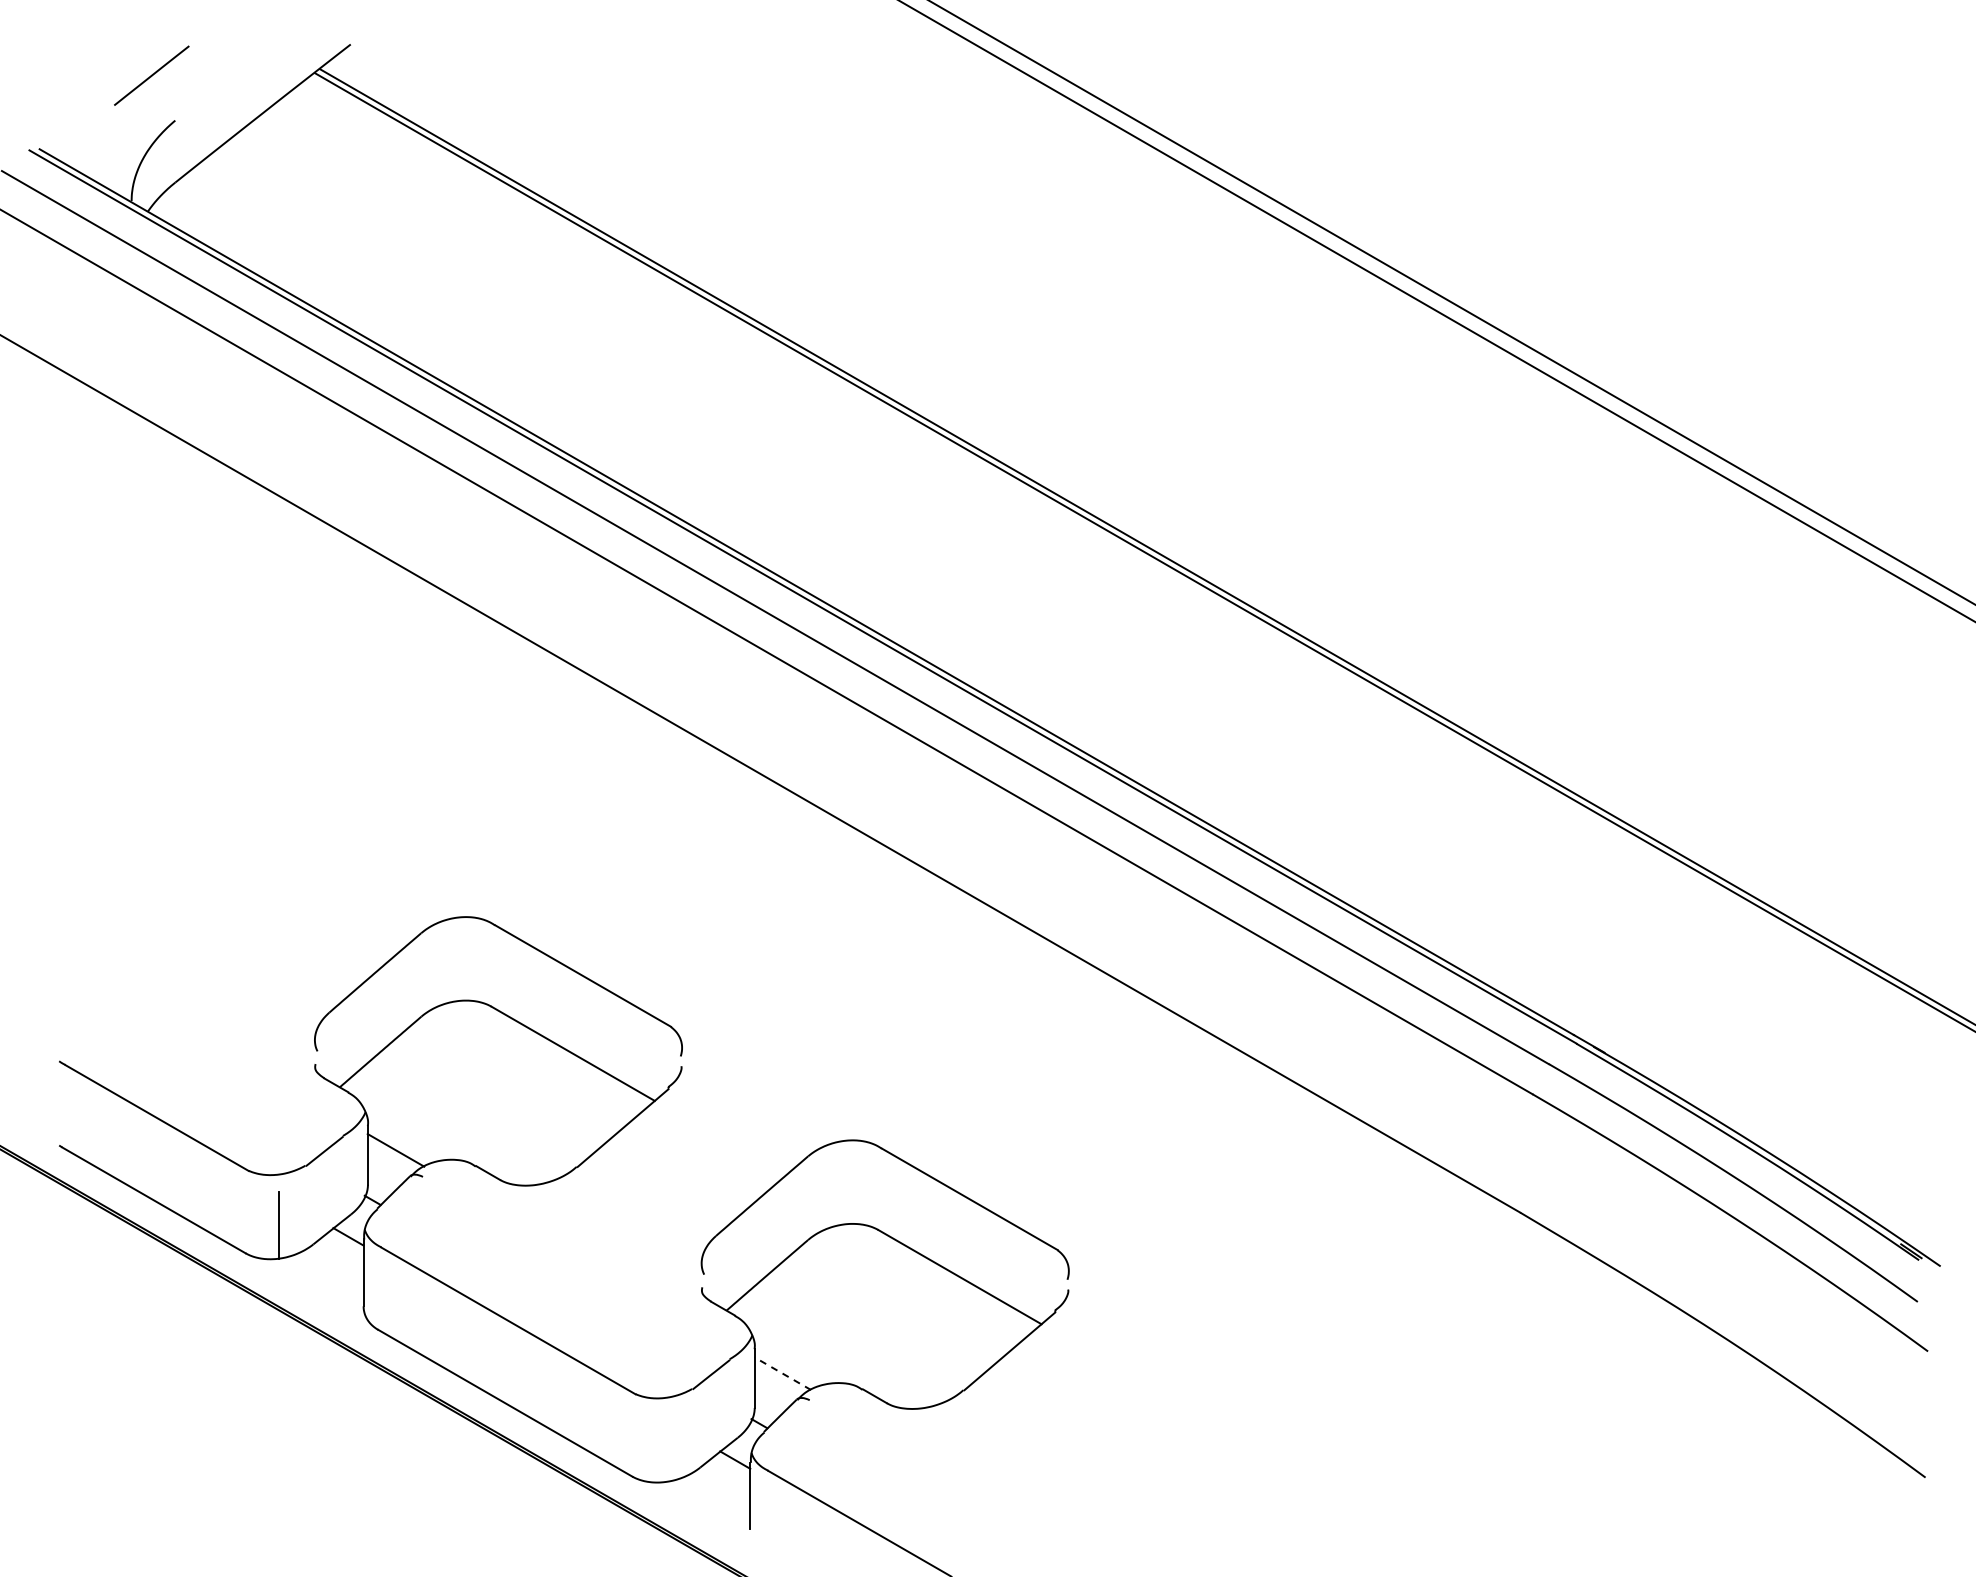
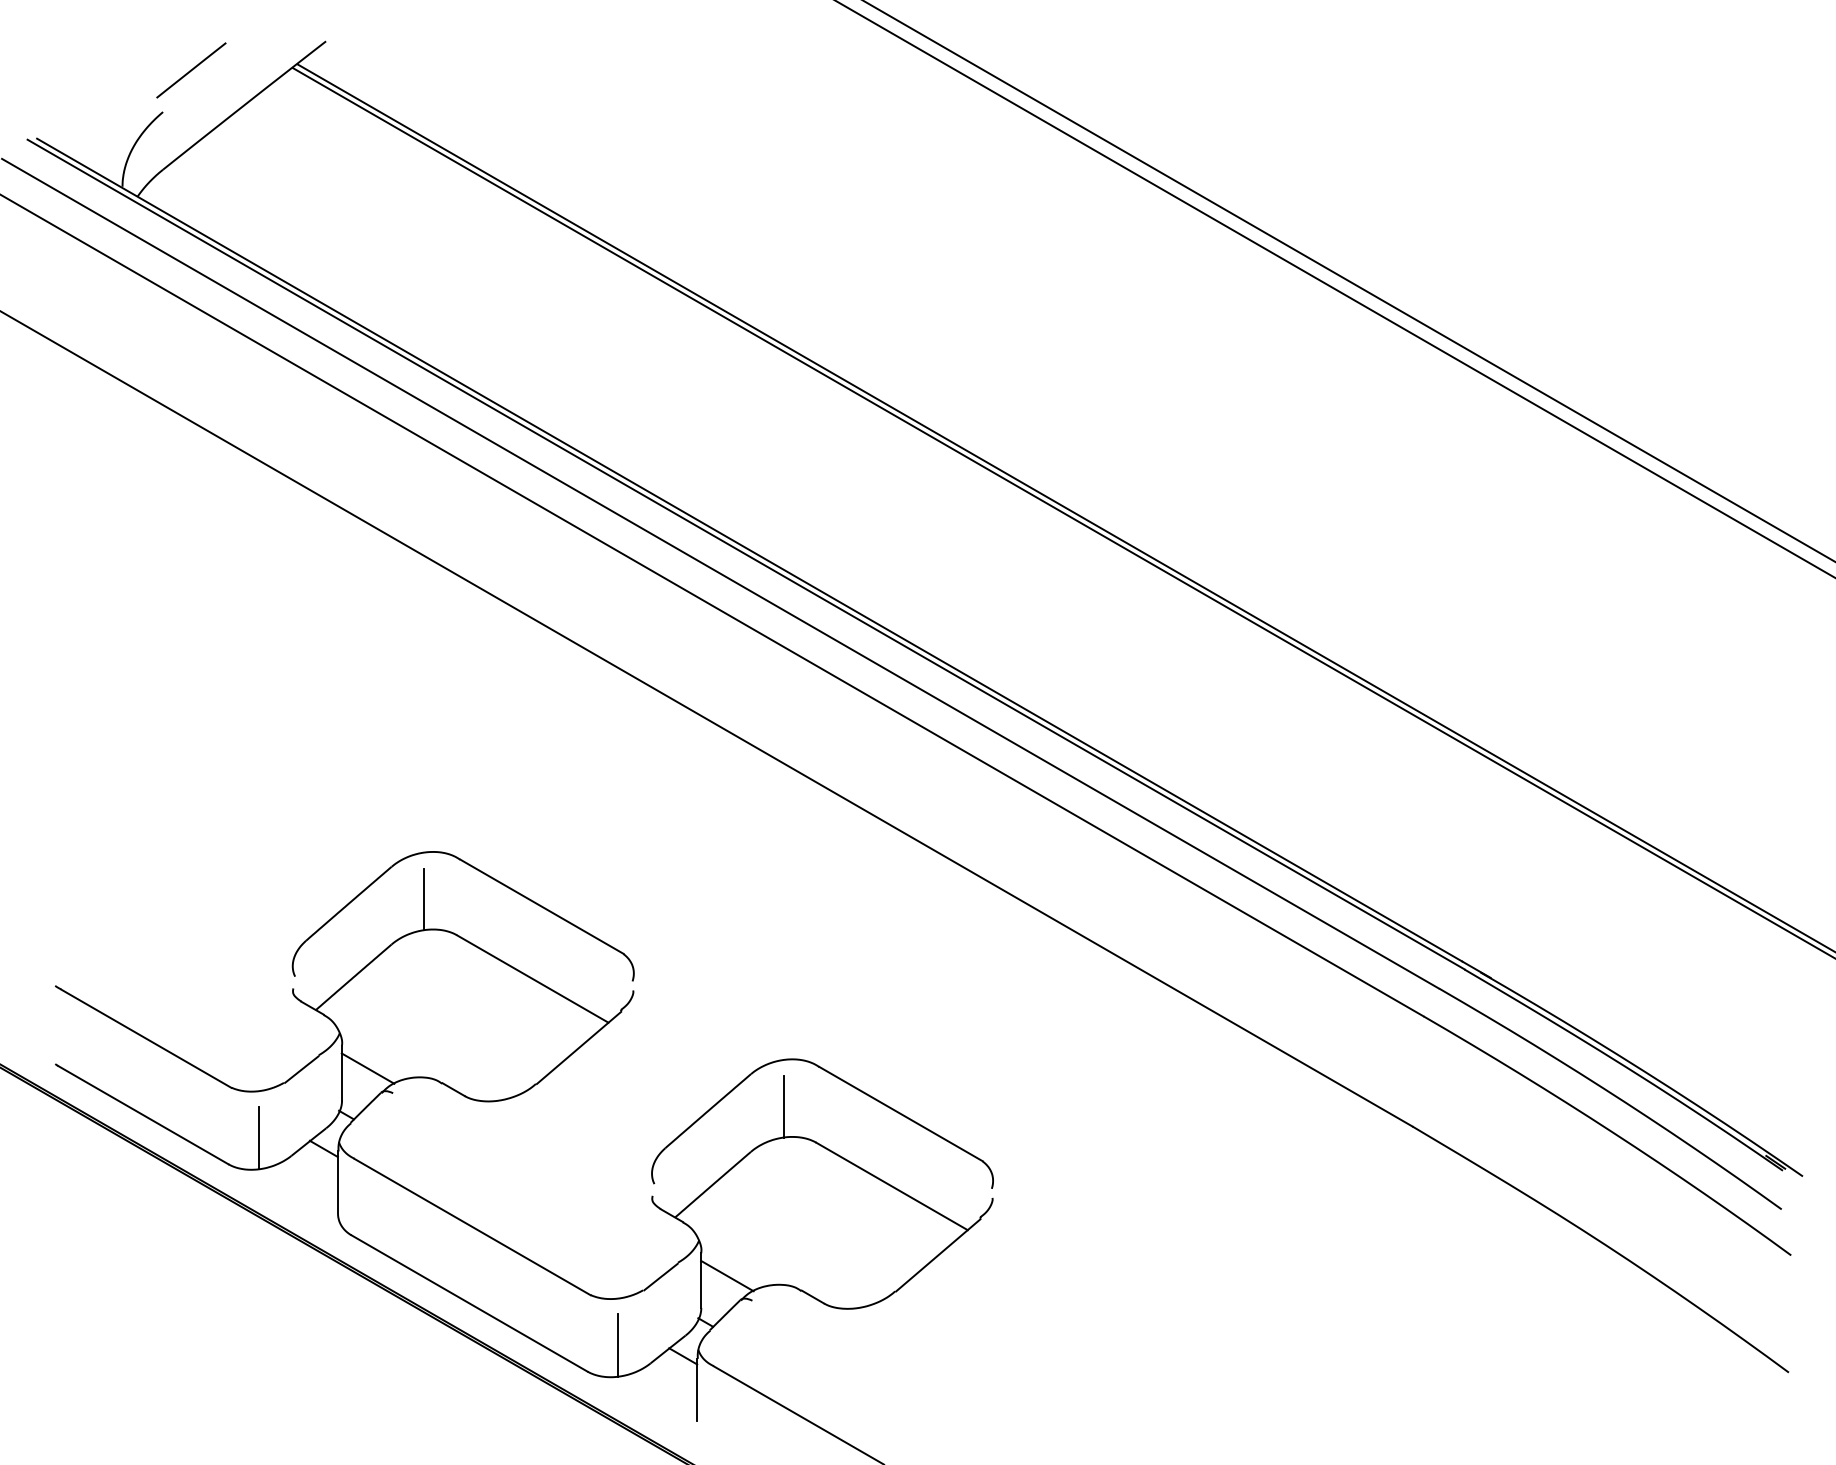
line: (151, 75) -> (191, 70), moved
line: (456, 968) -> (424, 899), added
line: (843, 1191) -> (783, 1106), added
line: (782, 1373) -> (727, 1275), dashed -> solid
line: (665, 1448) -> (618, 1345), added

